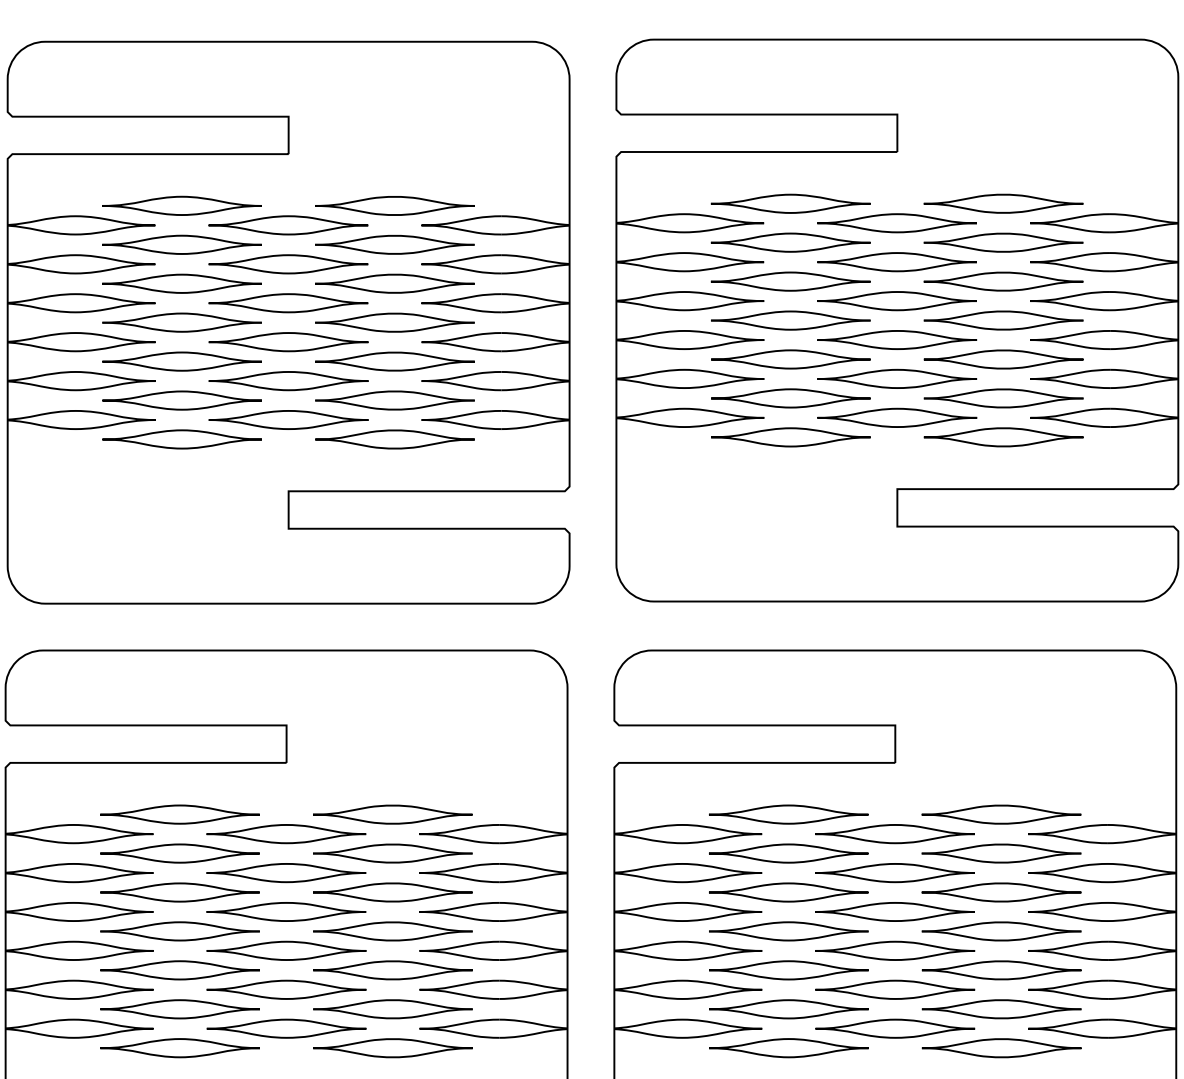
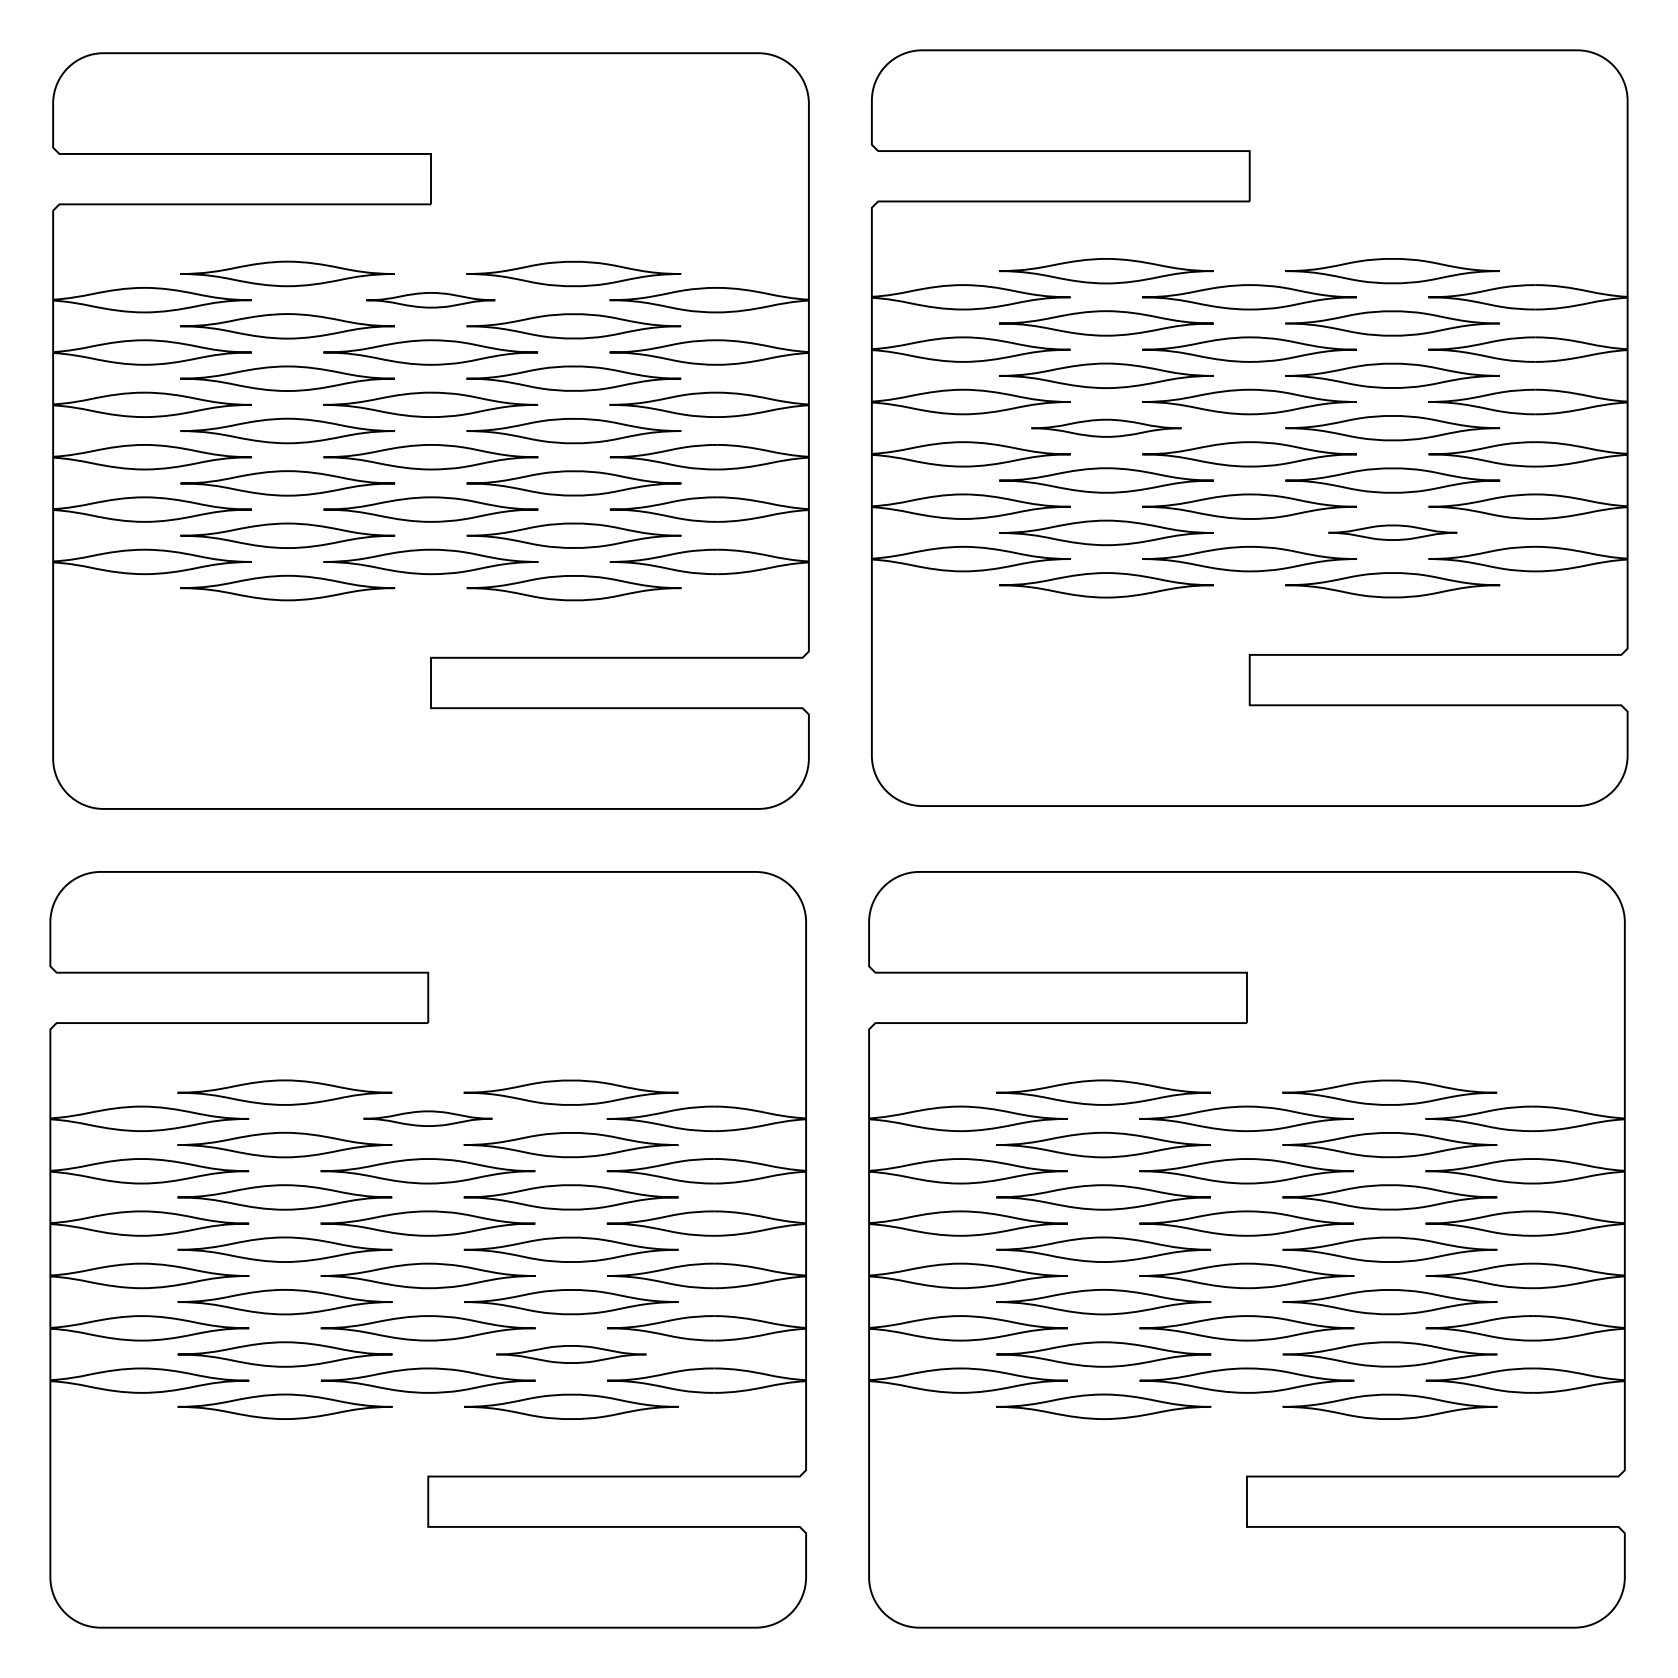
part: (288, 225) -> (430, 300), size x0.6
part: (790, 320) -> (1106, 428), size x0.7
part: (1003, 398) -> (1392, 532), size x0.6
part: (286, 833) -> (427, 1118), size x0.6
part: (393, 1009) -> (571, 1354), size x0.7

